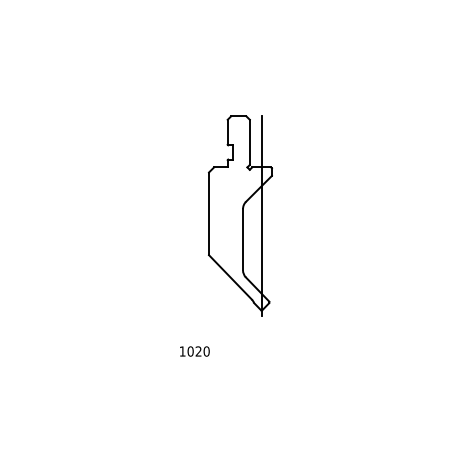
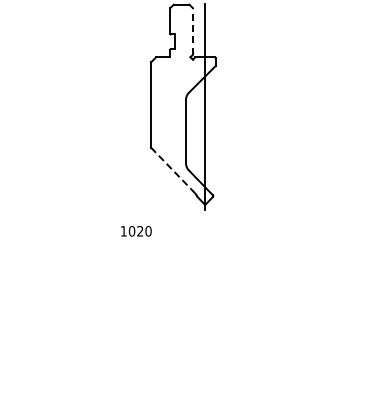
line: (249, 142) -> (192, 31), solid -> dashed
line: (230, 277) -> (173, 170), solid -> dashed
text: (194, 351) -> (136, 231), moved

